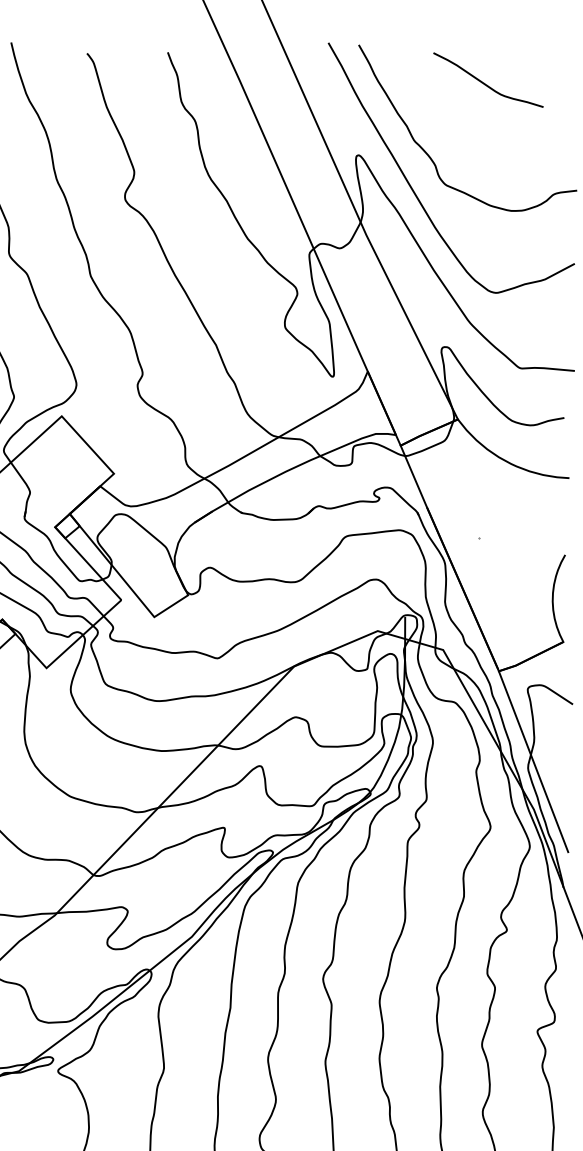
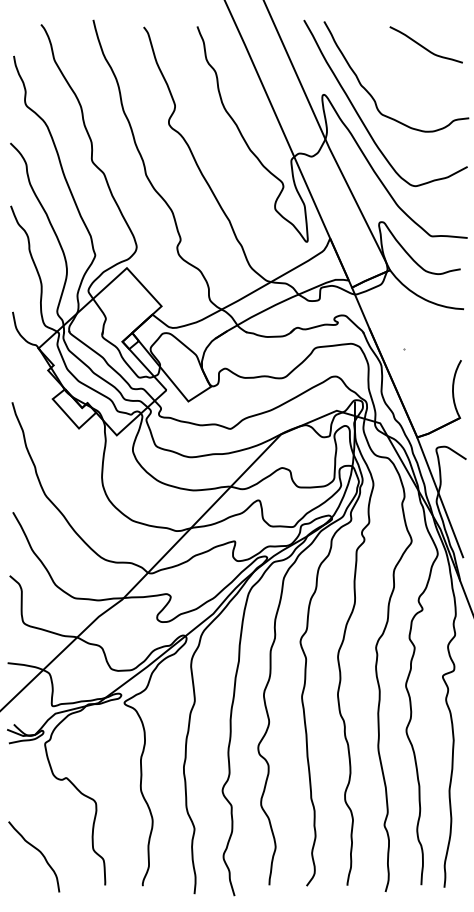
curve: (485, 82) -> (424, 46), moved

